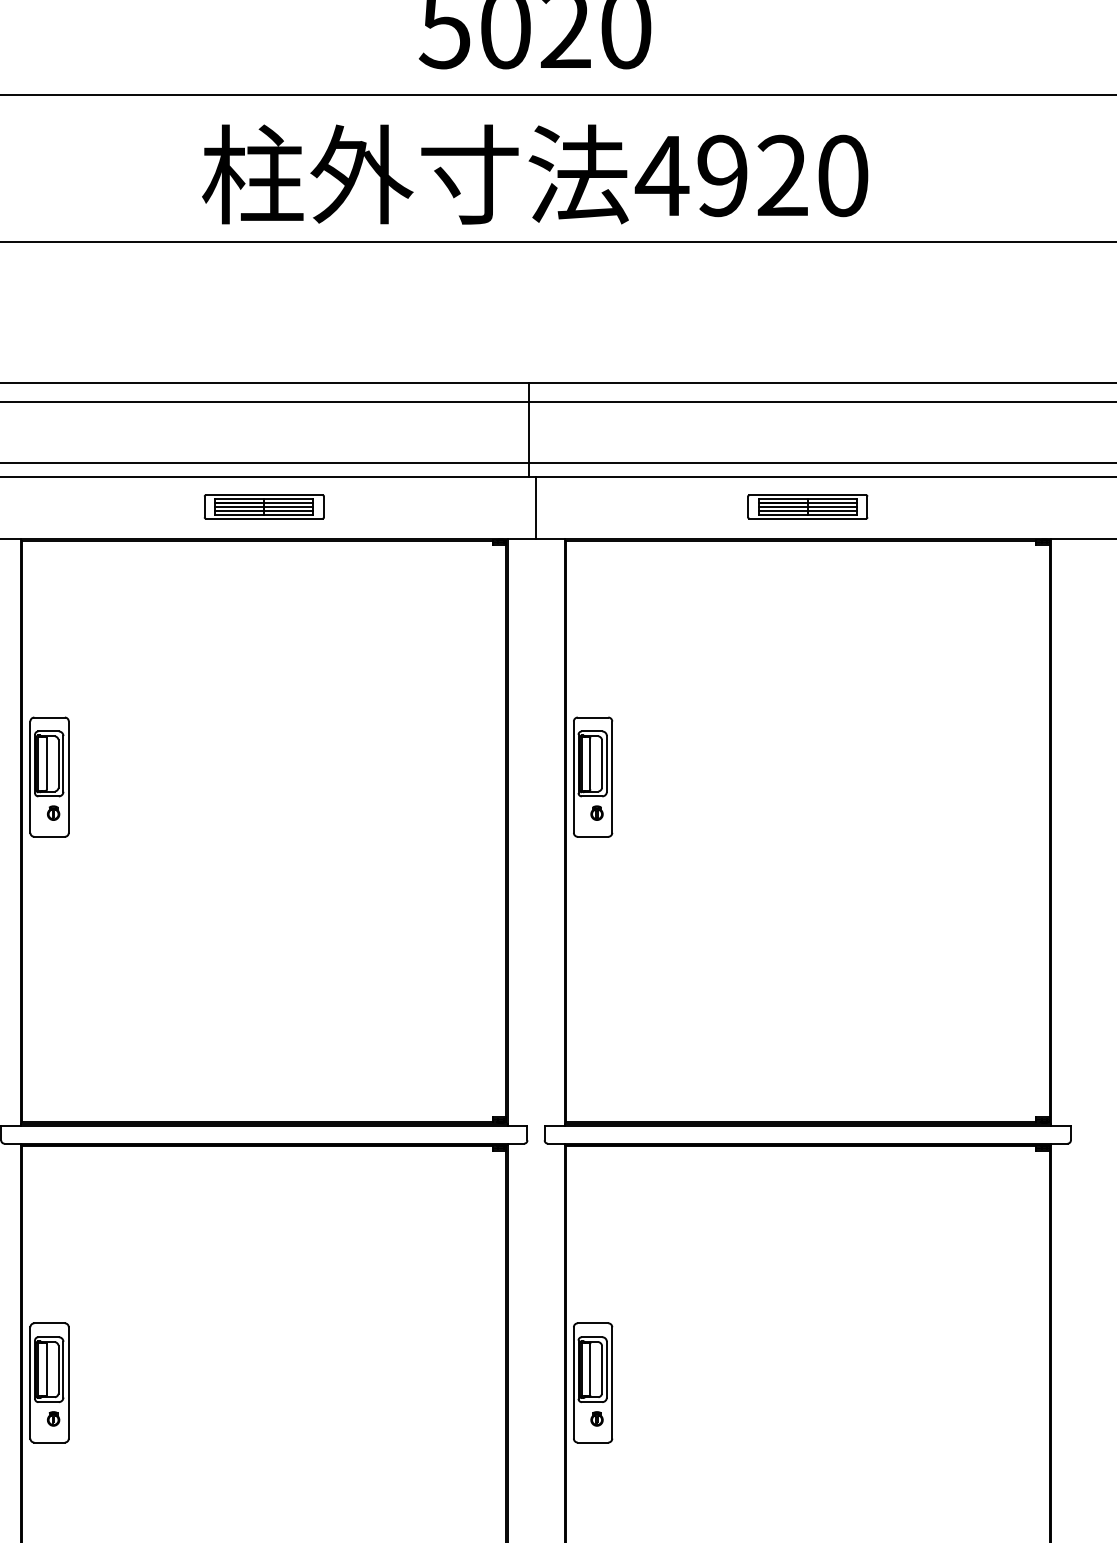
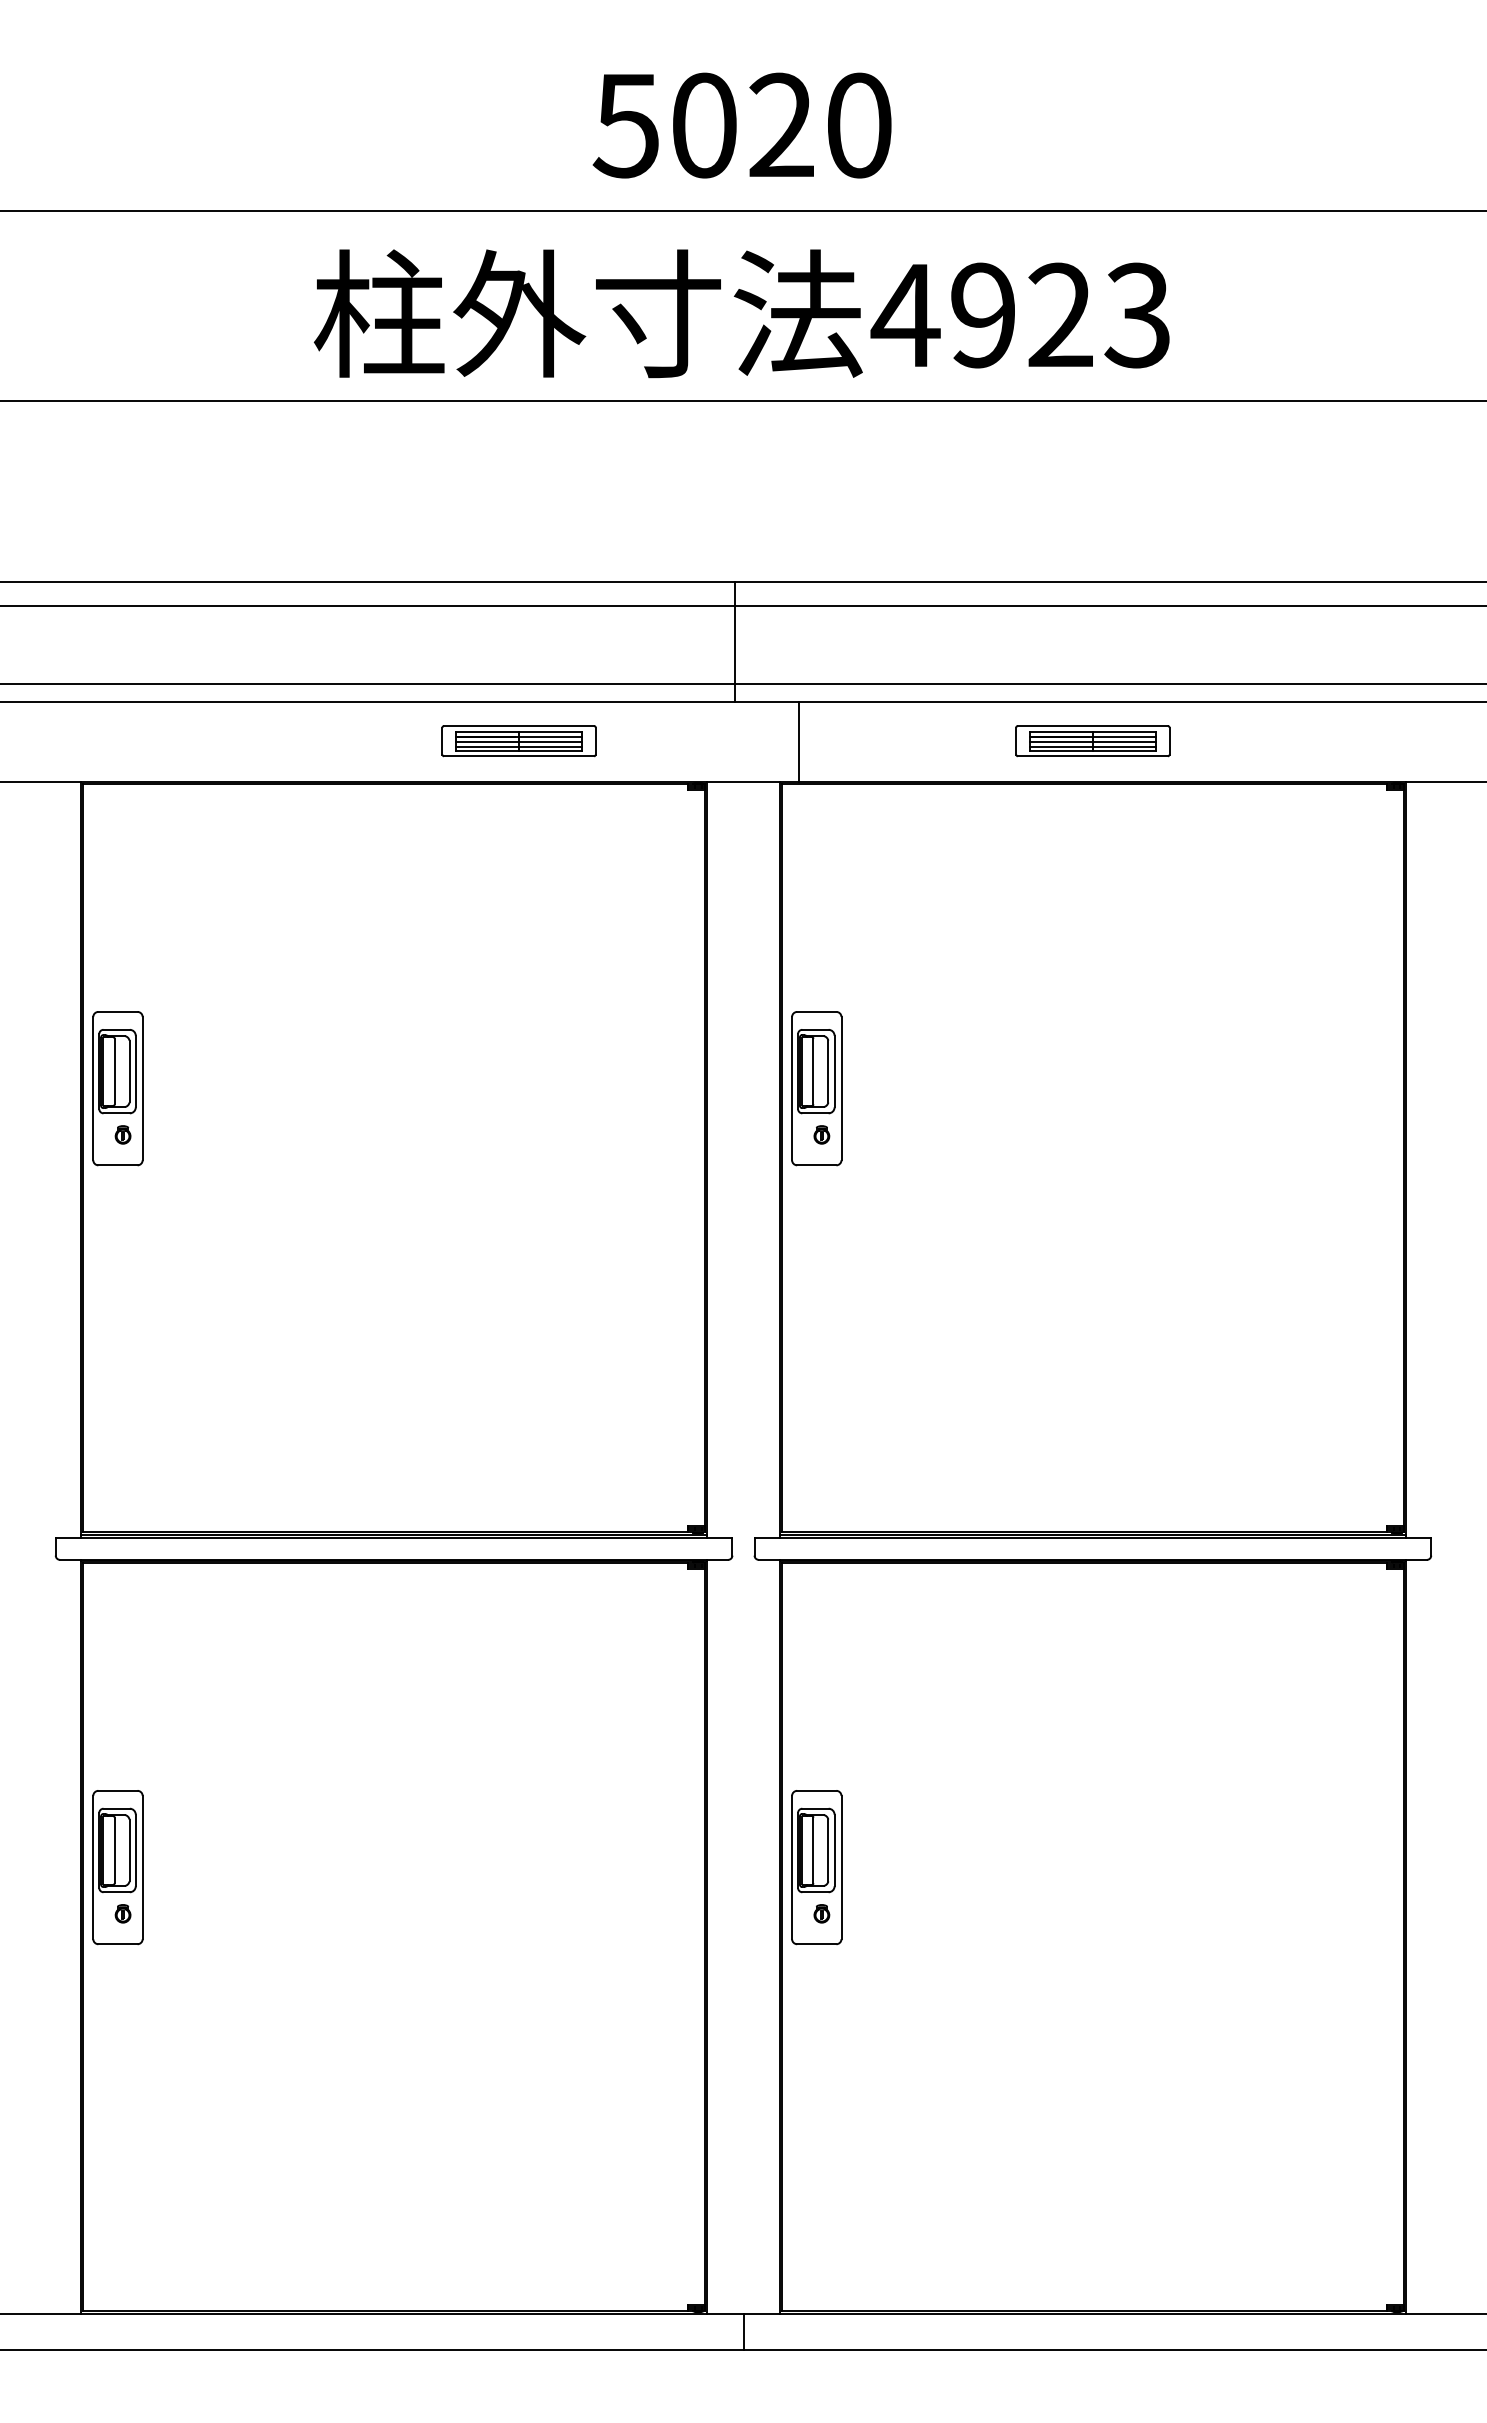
text: (842, 175) -> (1137, 315), 4920 -> 4923
part: (263, 507) -> (518, 741), moved
line: (536, 508) -> (798, 742), moved

